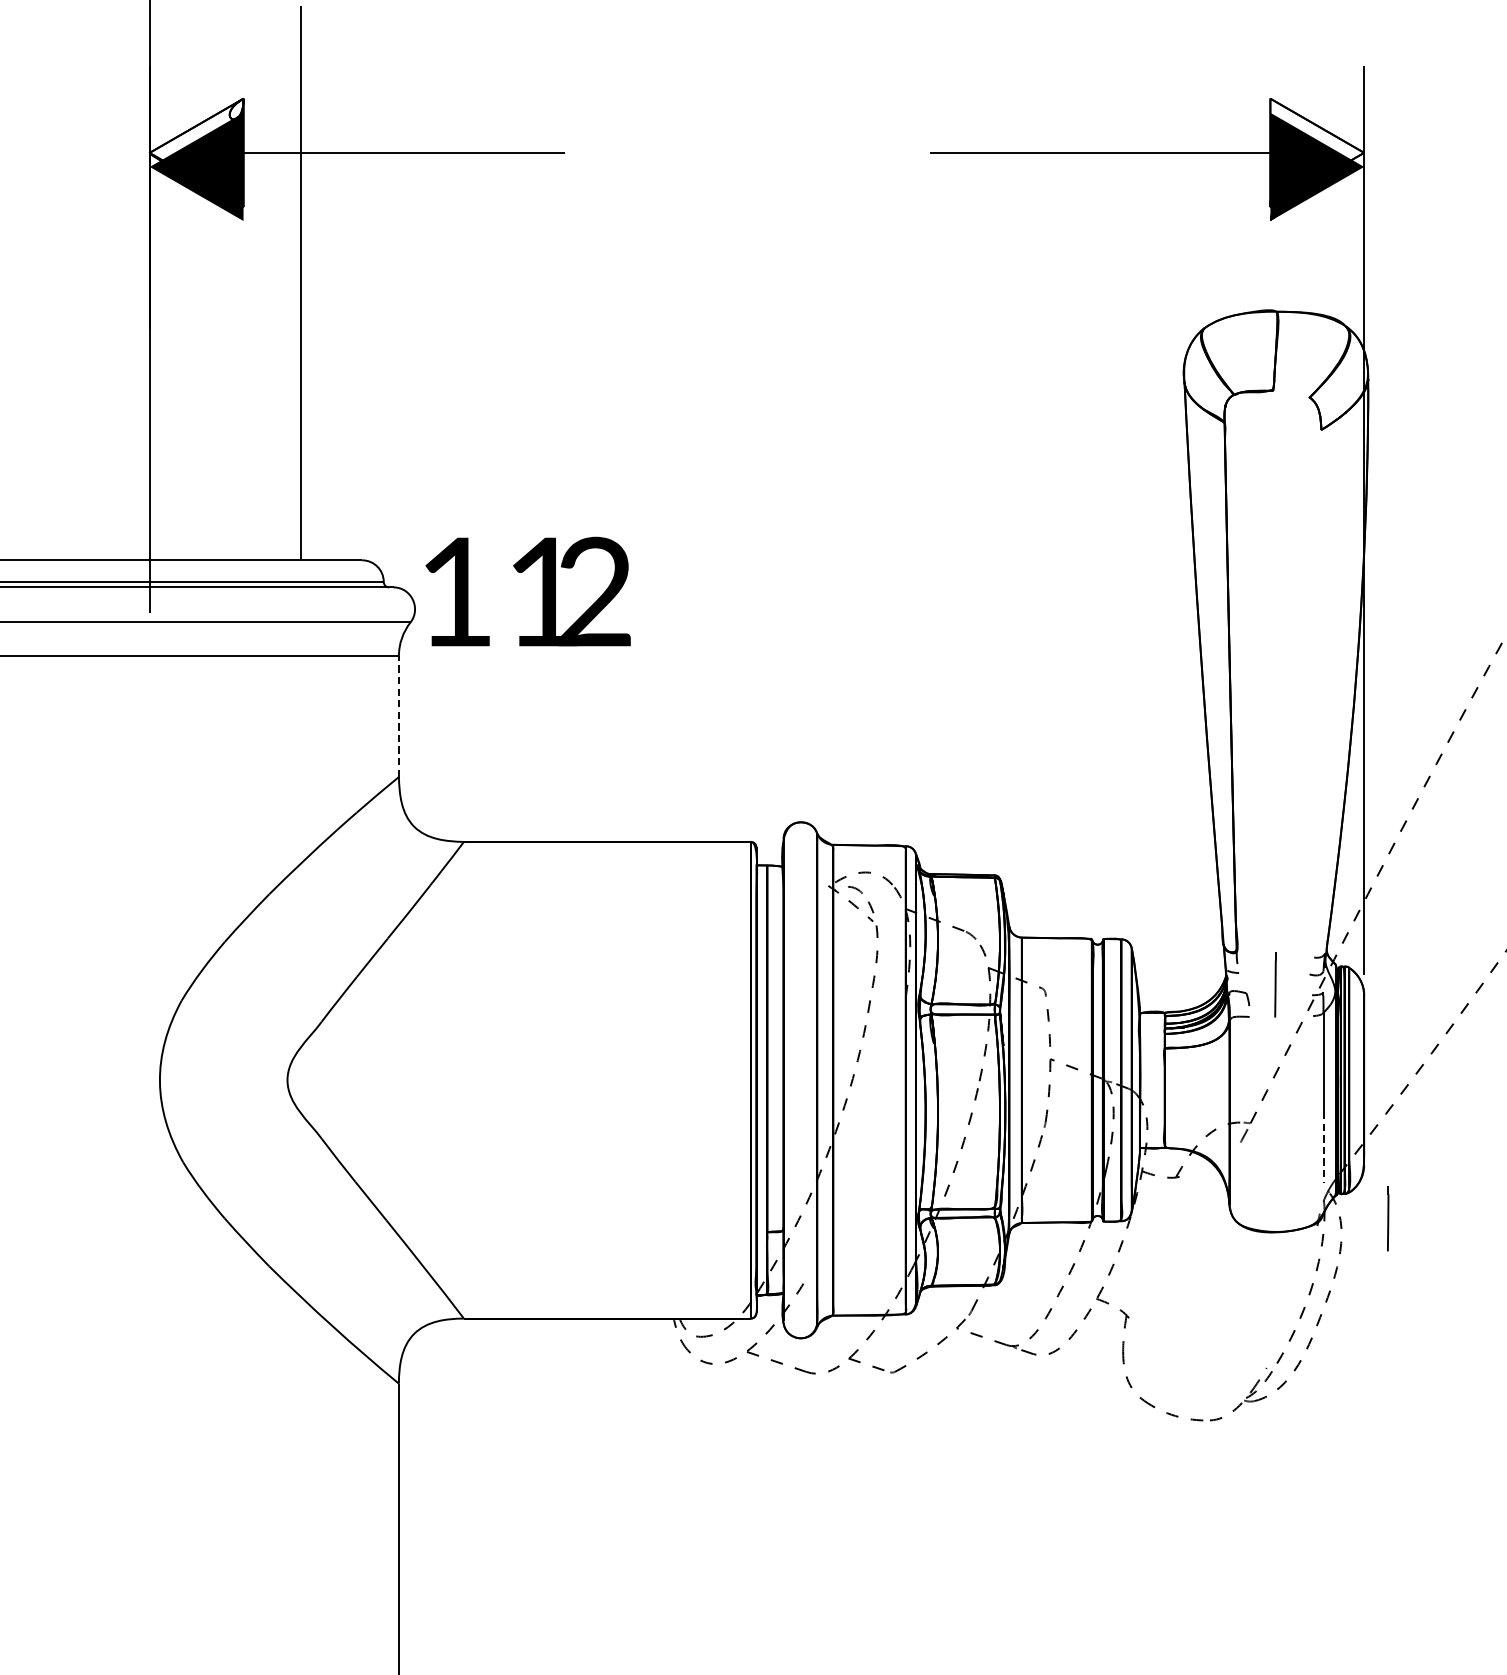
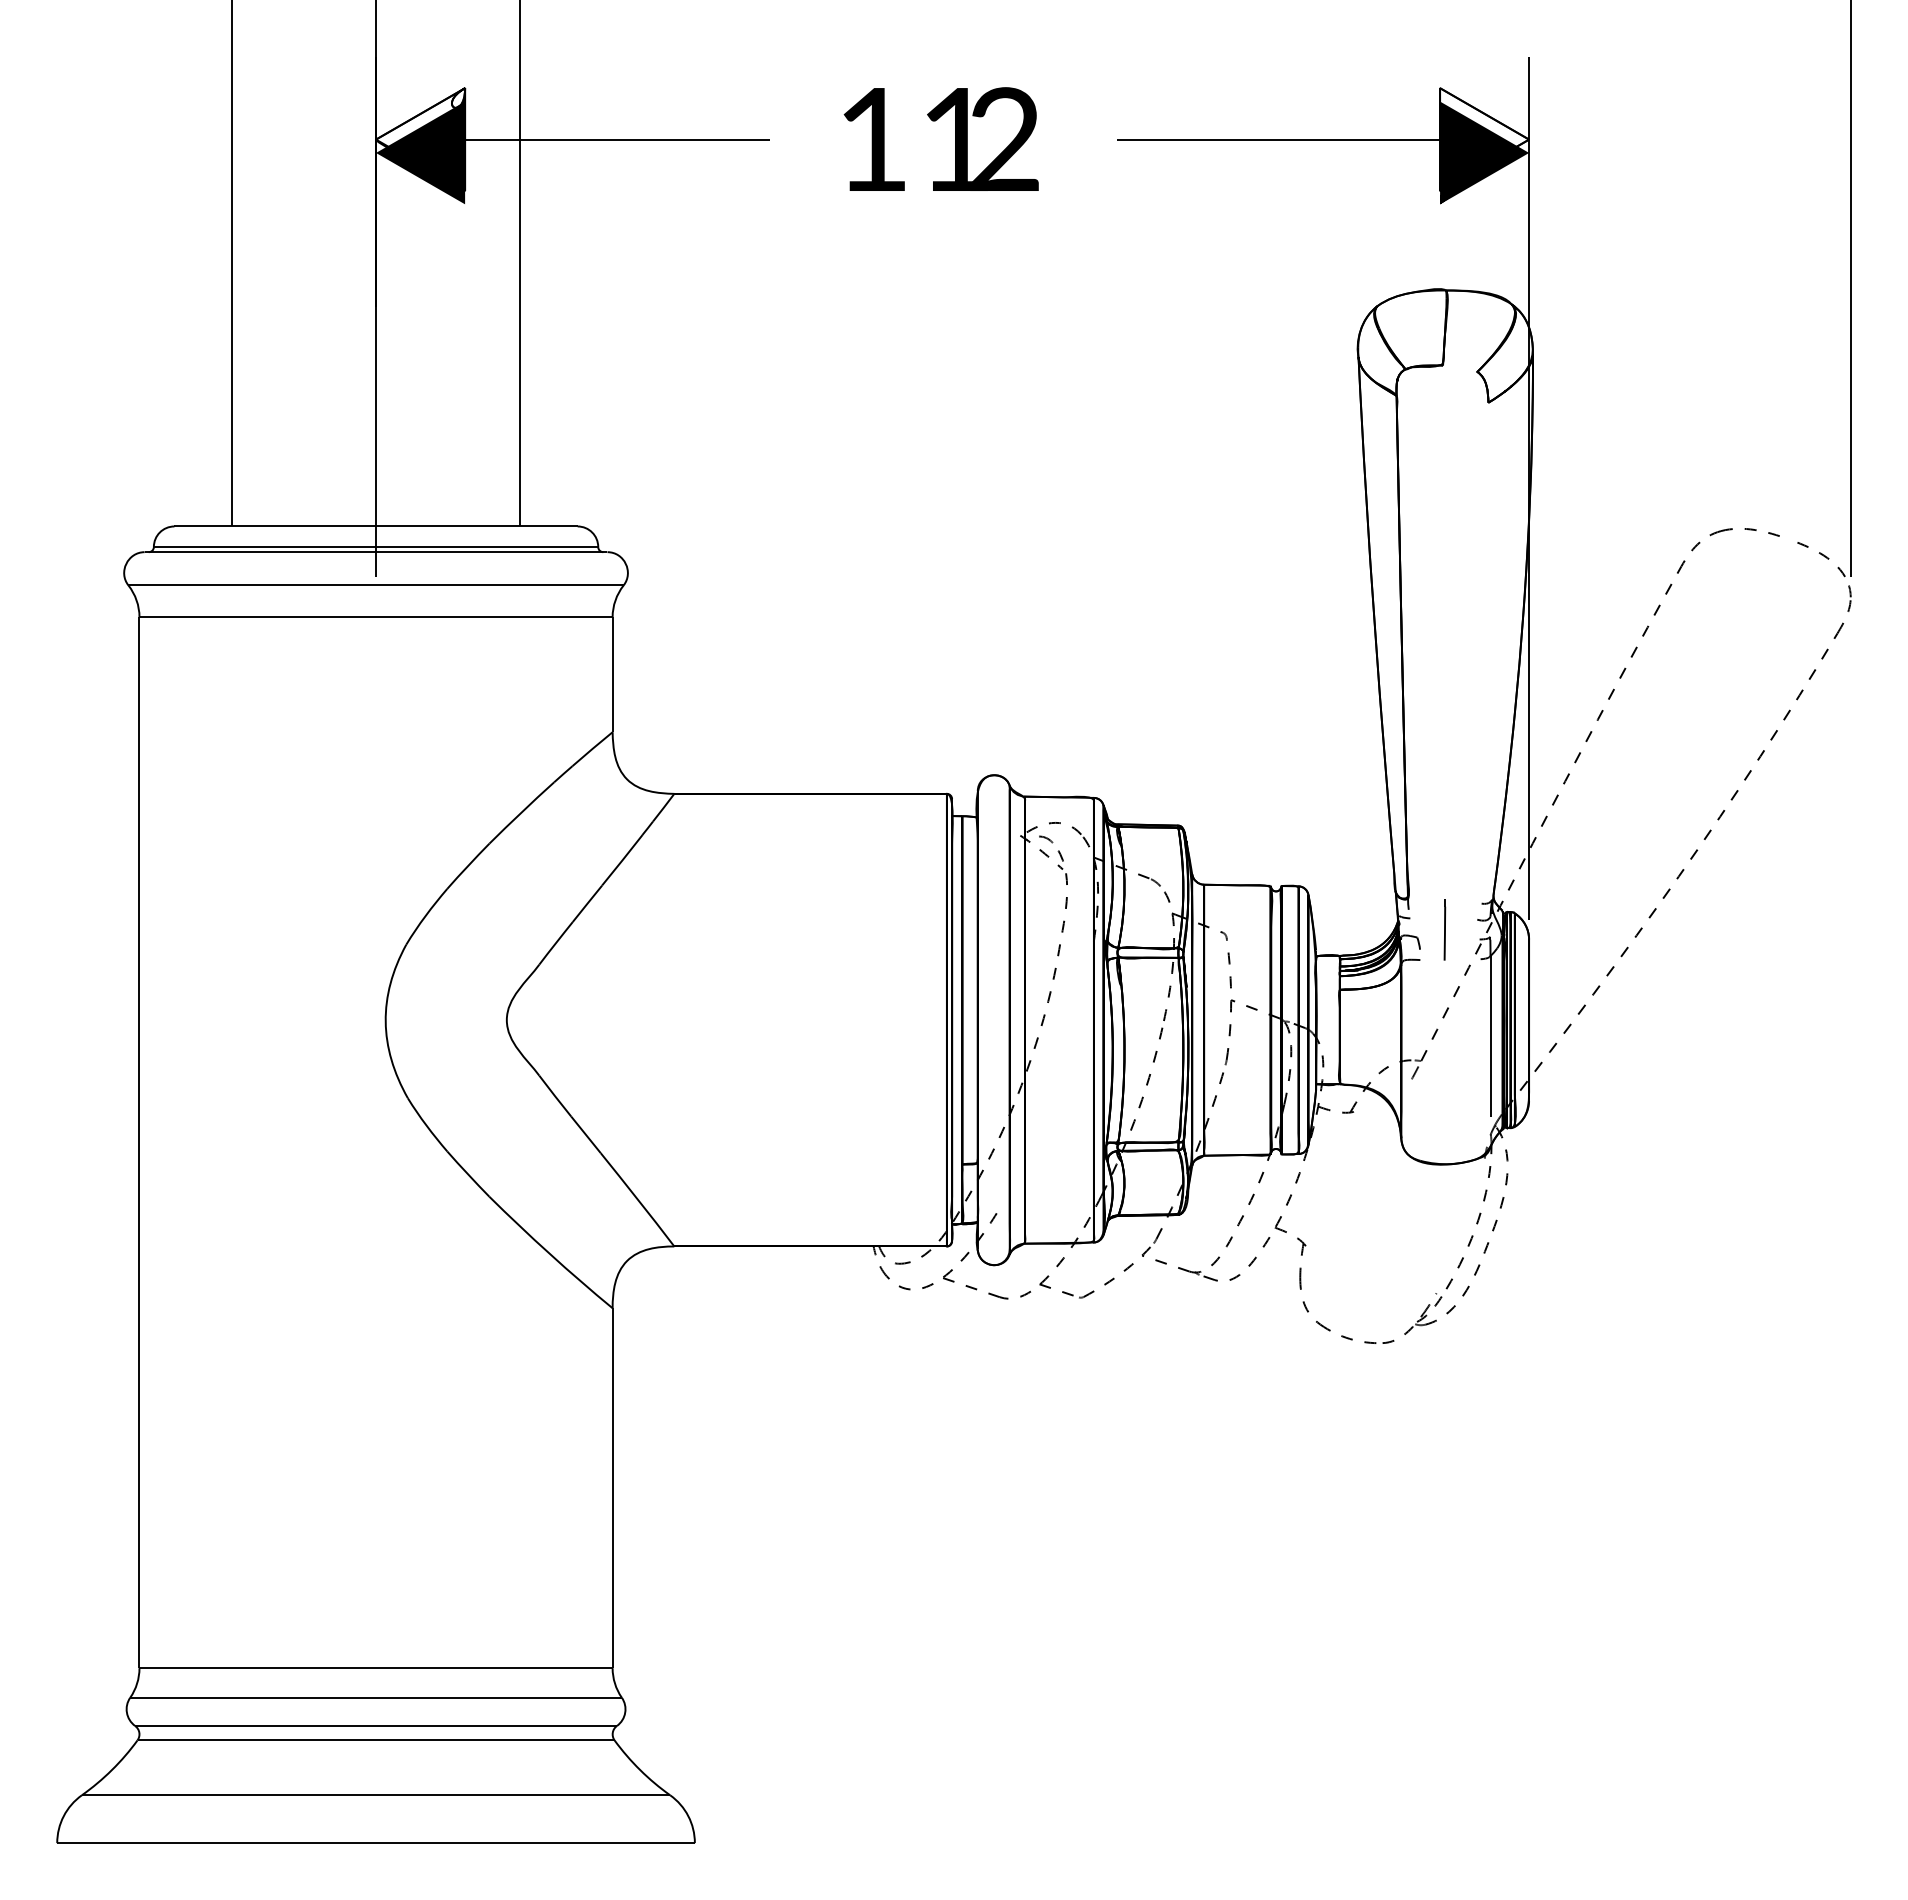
text: (527, 590) -> (940, 138), moved
line: (398, 716) -> (612, 674), dashed -> solid
line: (1323, 1146) -> (1490, 1083), dashed -> solid
line: (1387, 1218) -> (1551, 1151), removed

